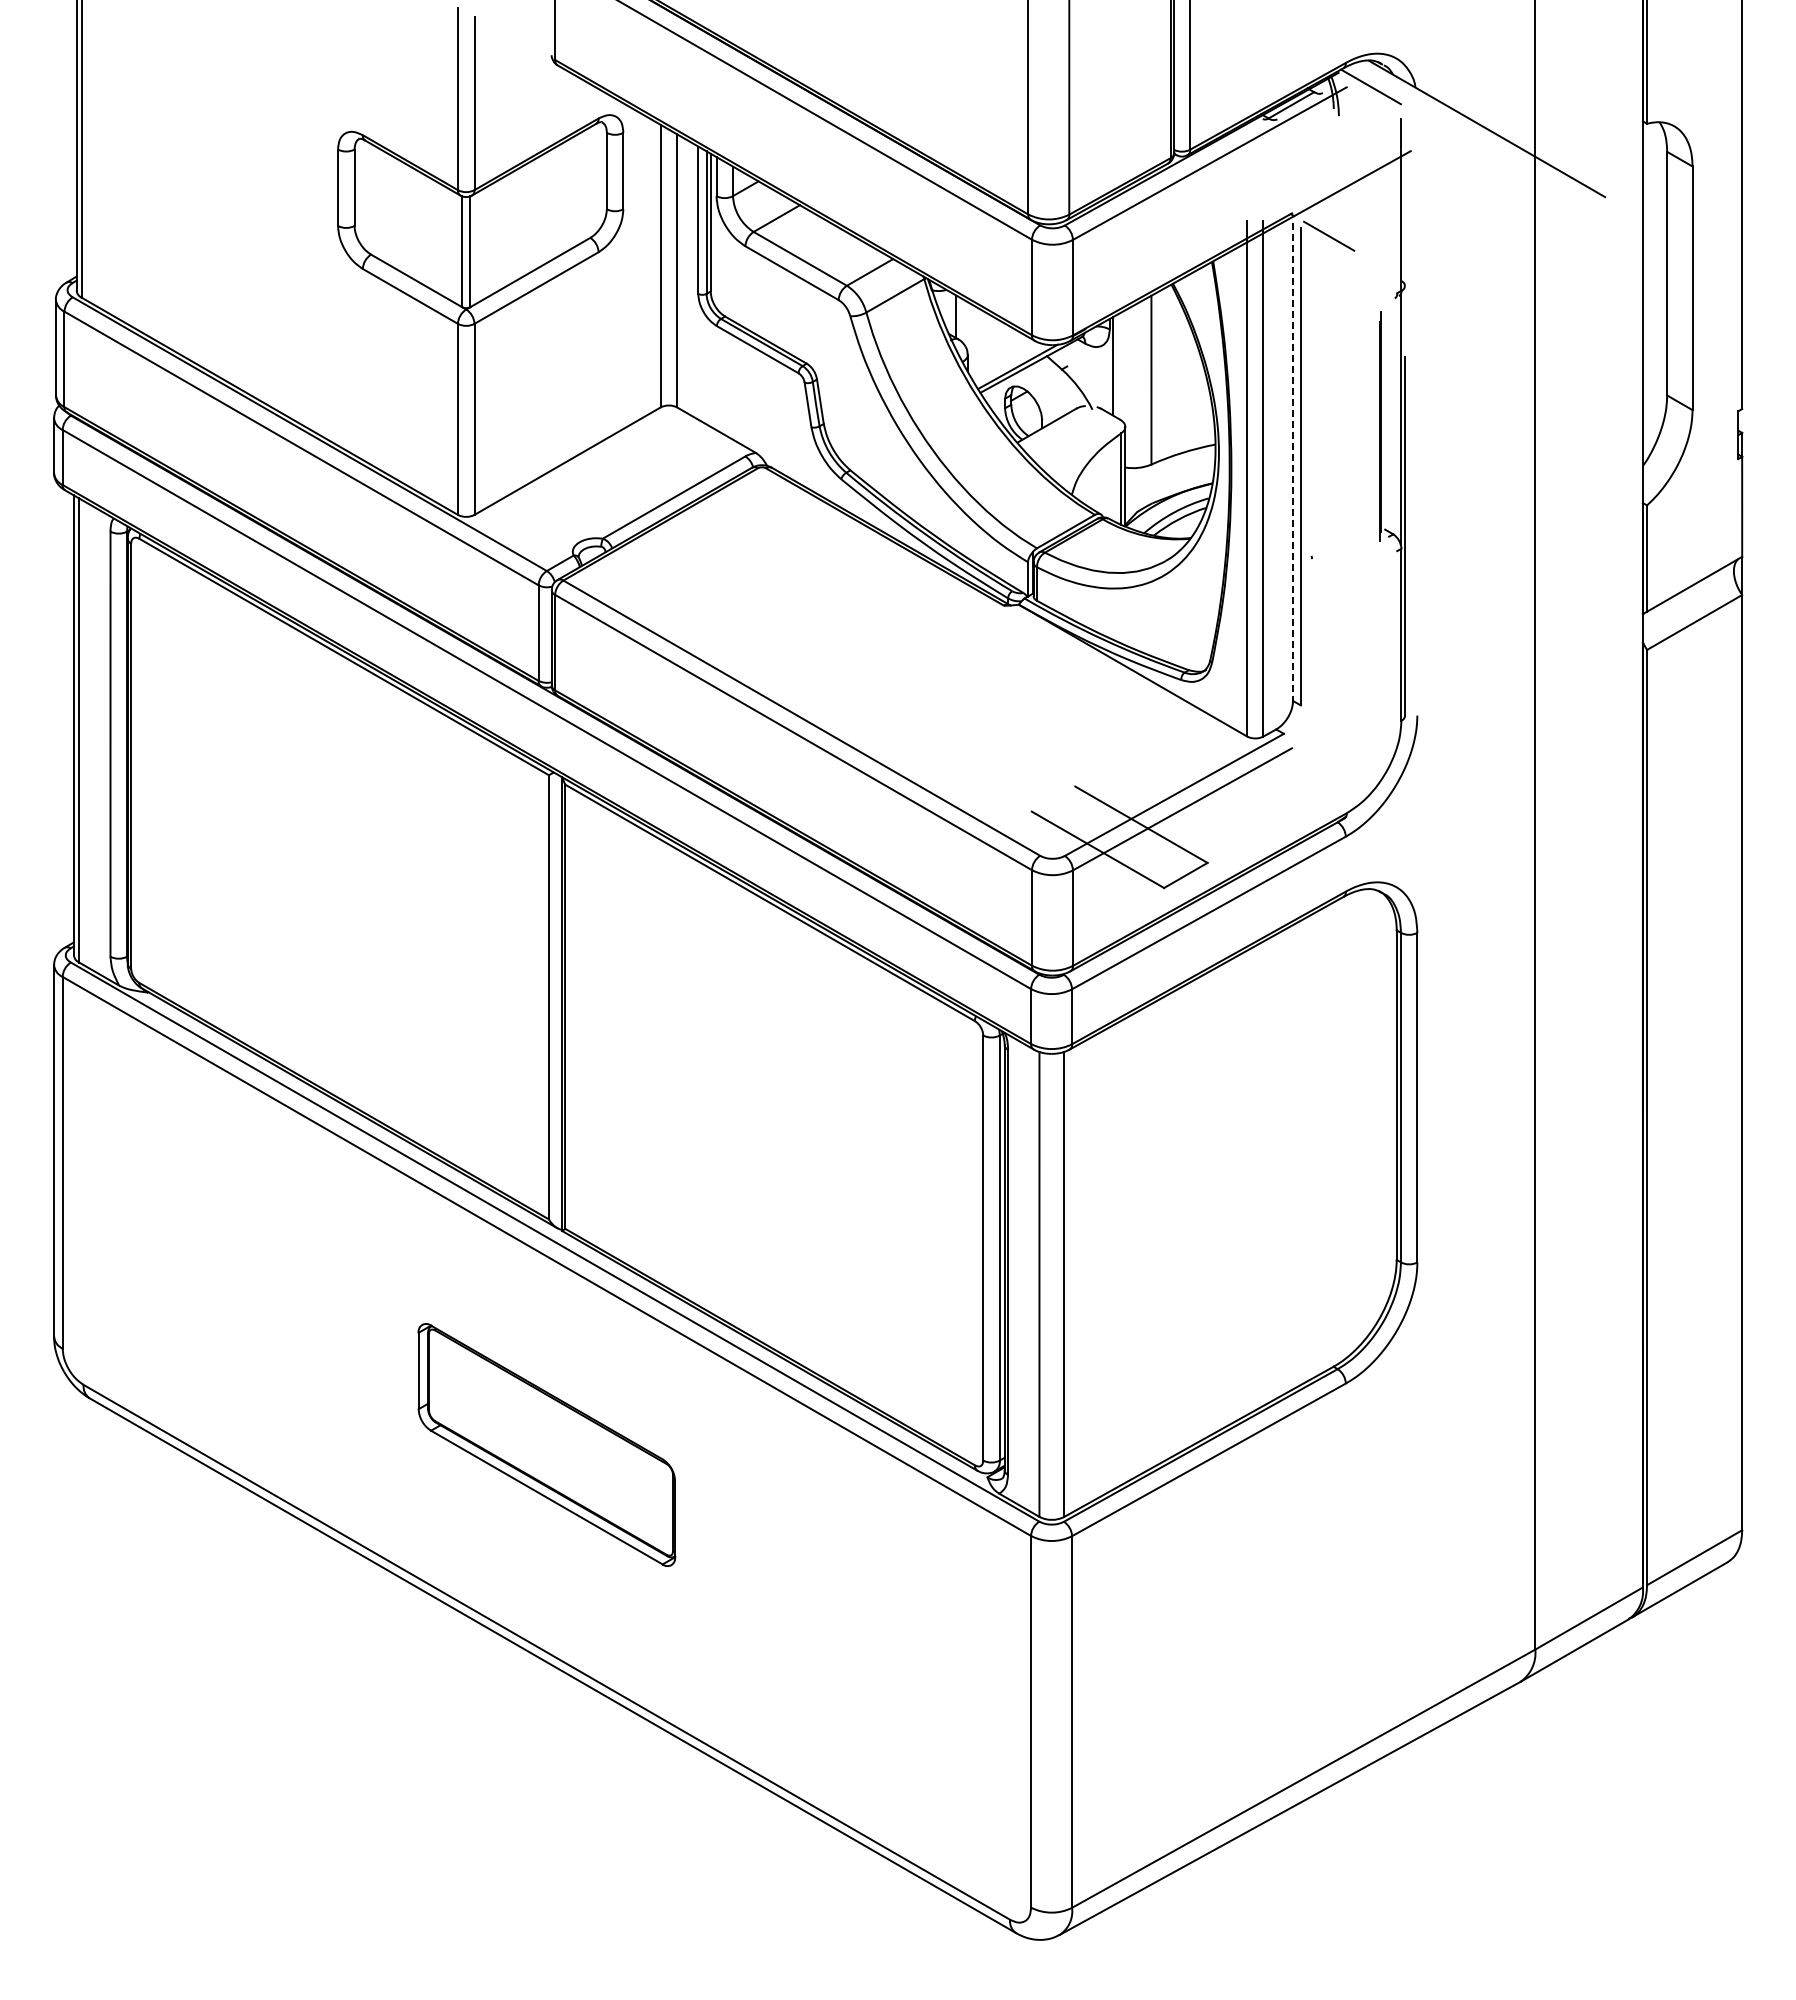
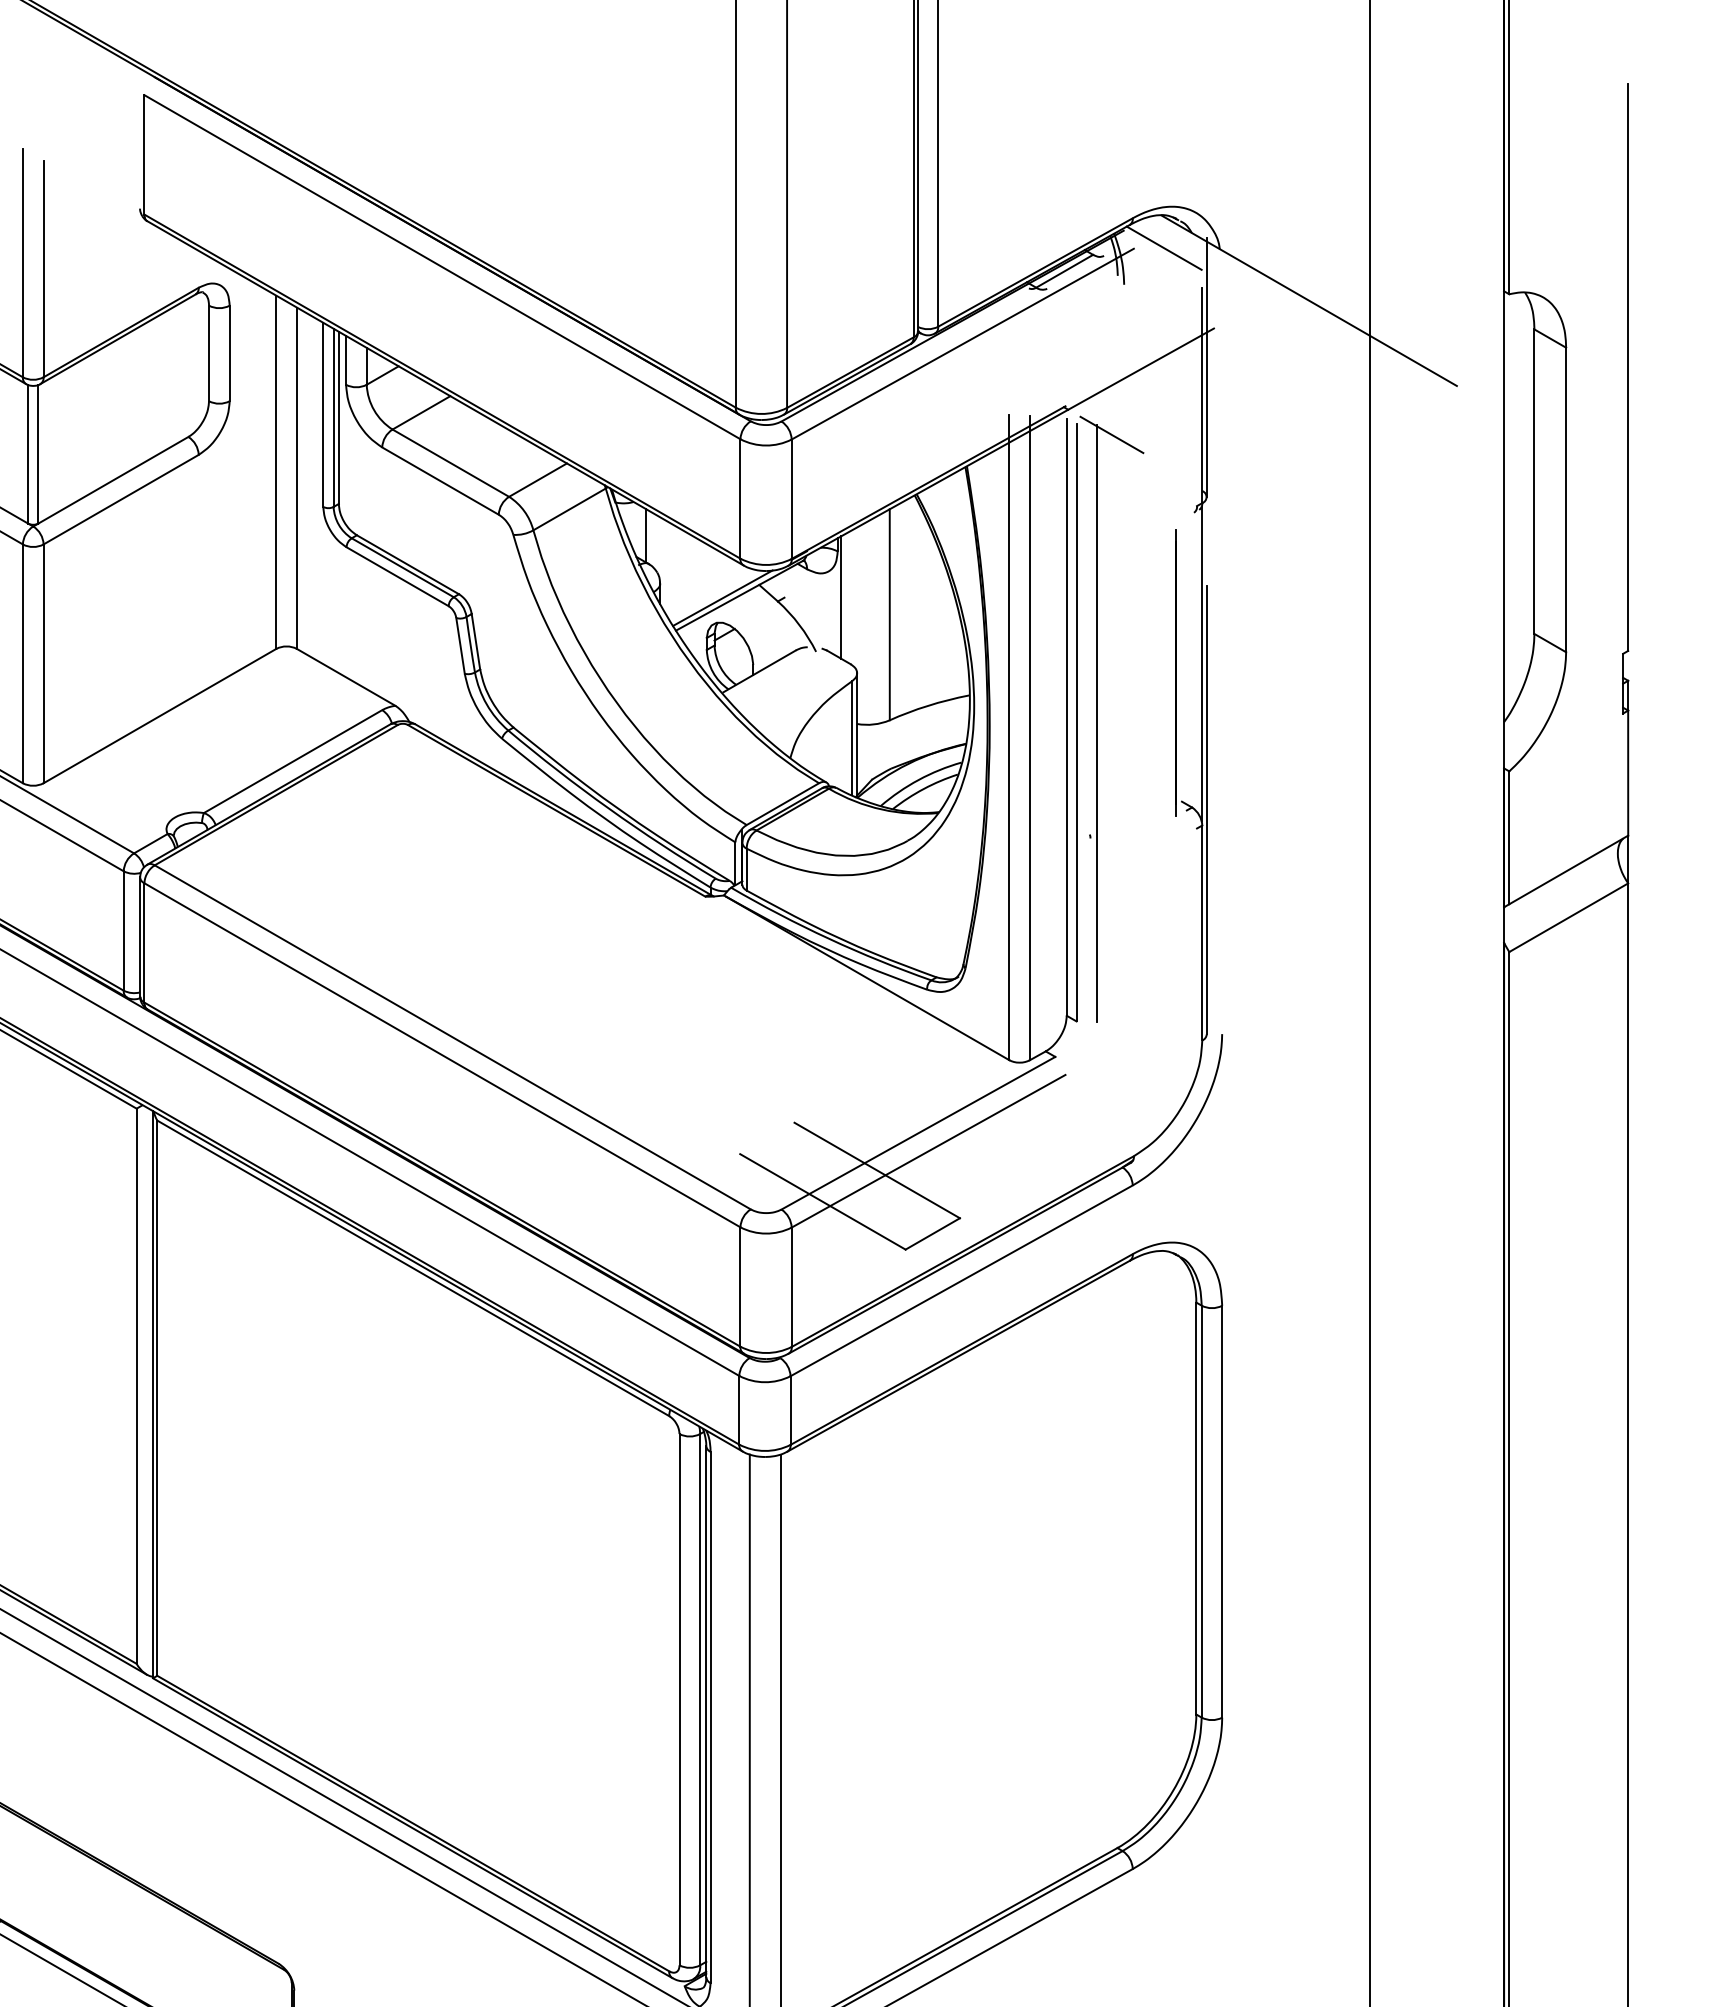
line: (1405, 182) -> (1207, 367), added
line: (1293, 462) -> (1067, 717), dashed -> solid
line: (1317, 466) -> (1097, 722), added

